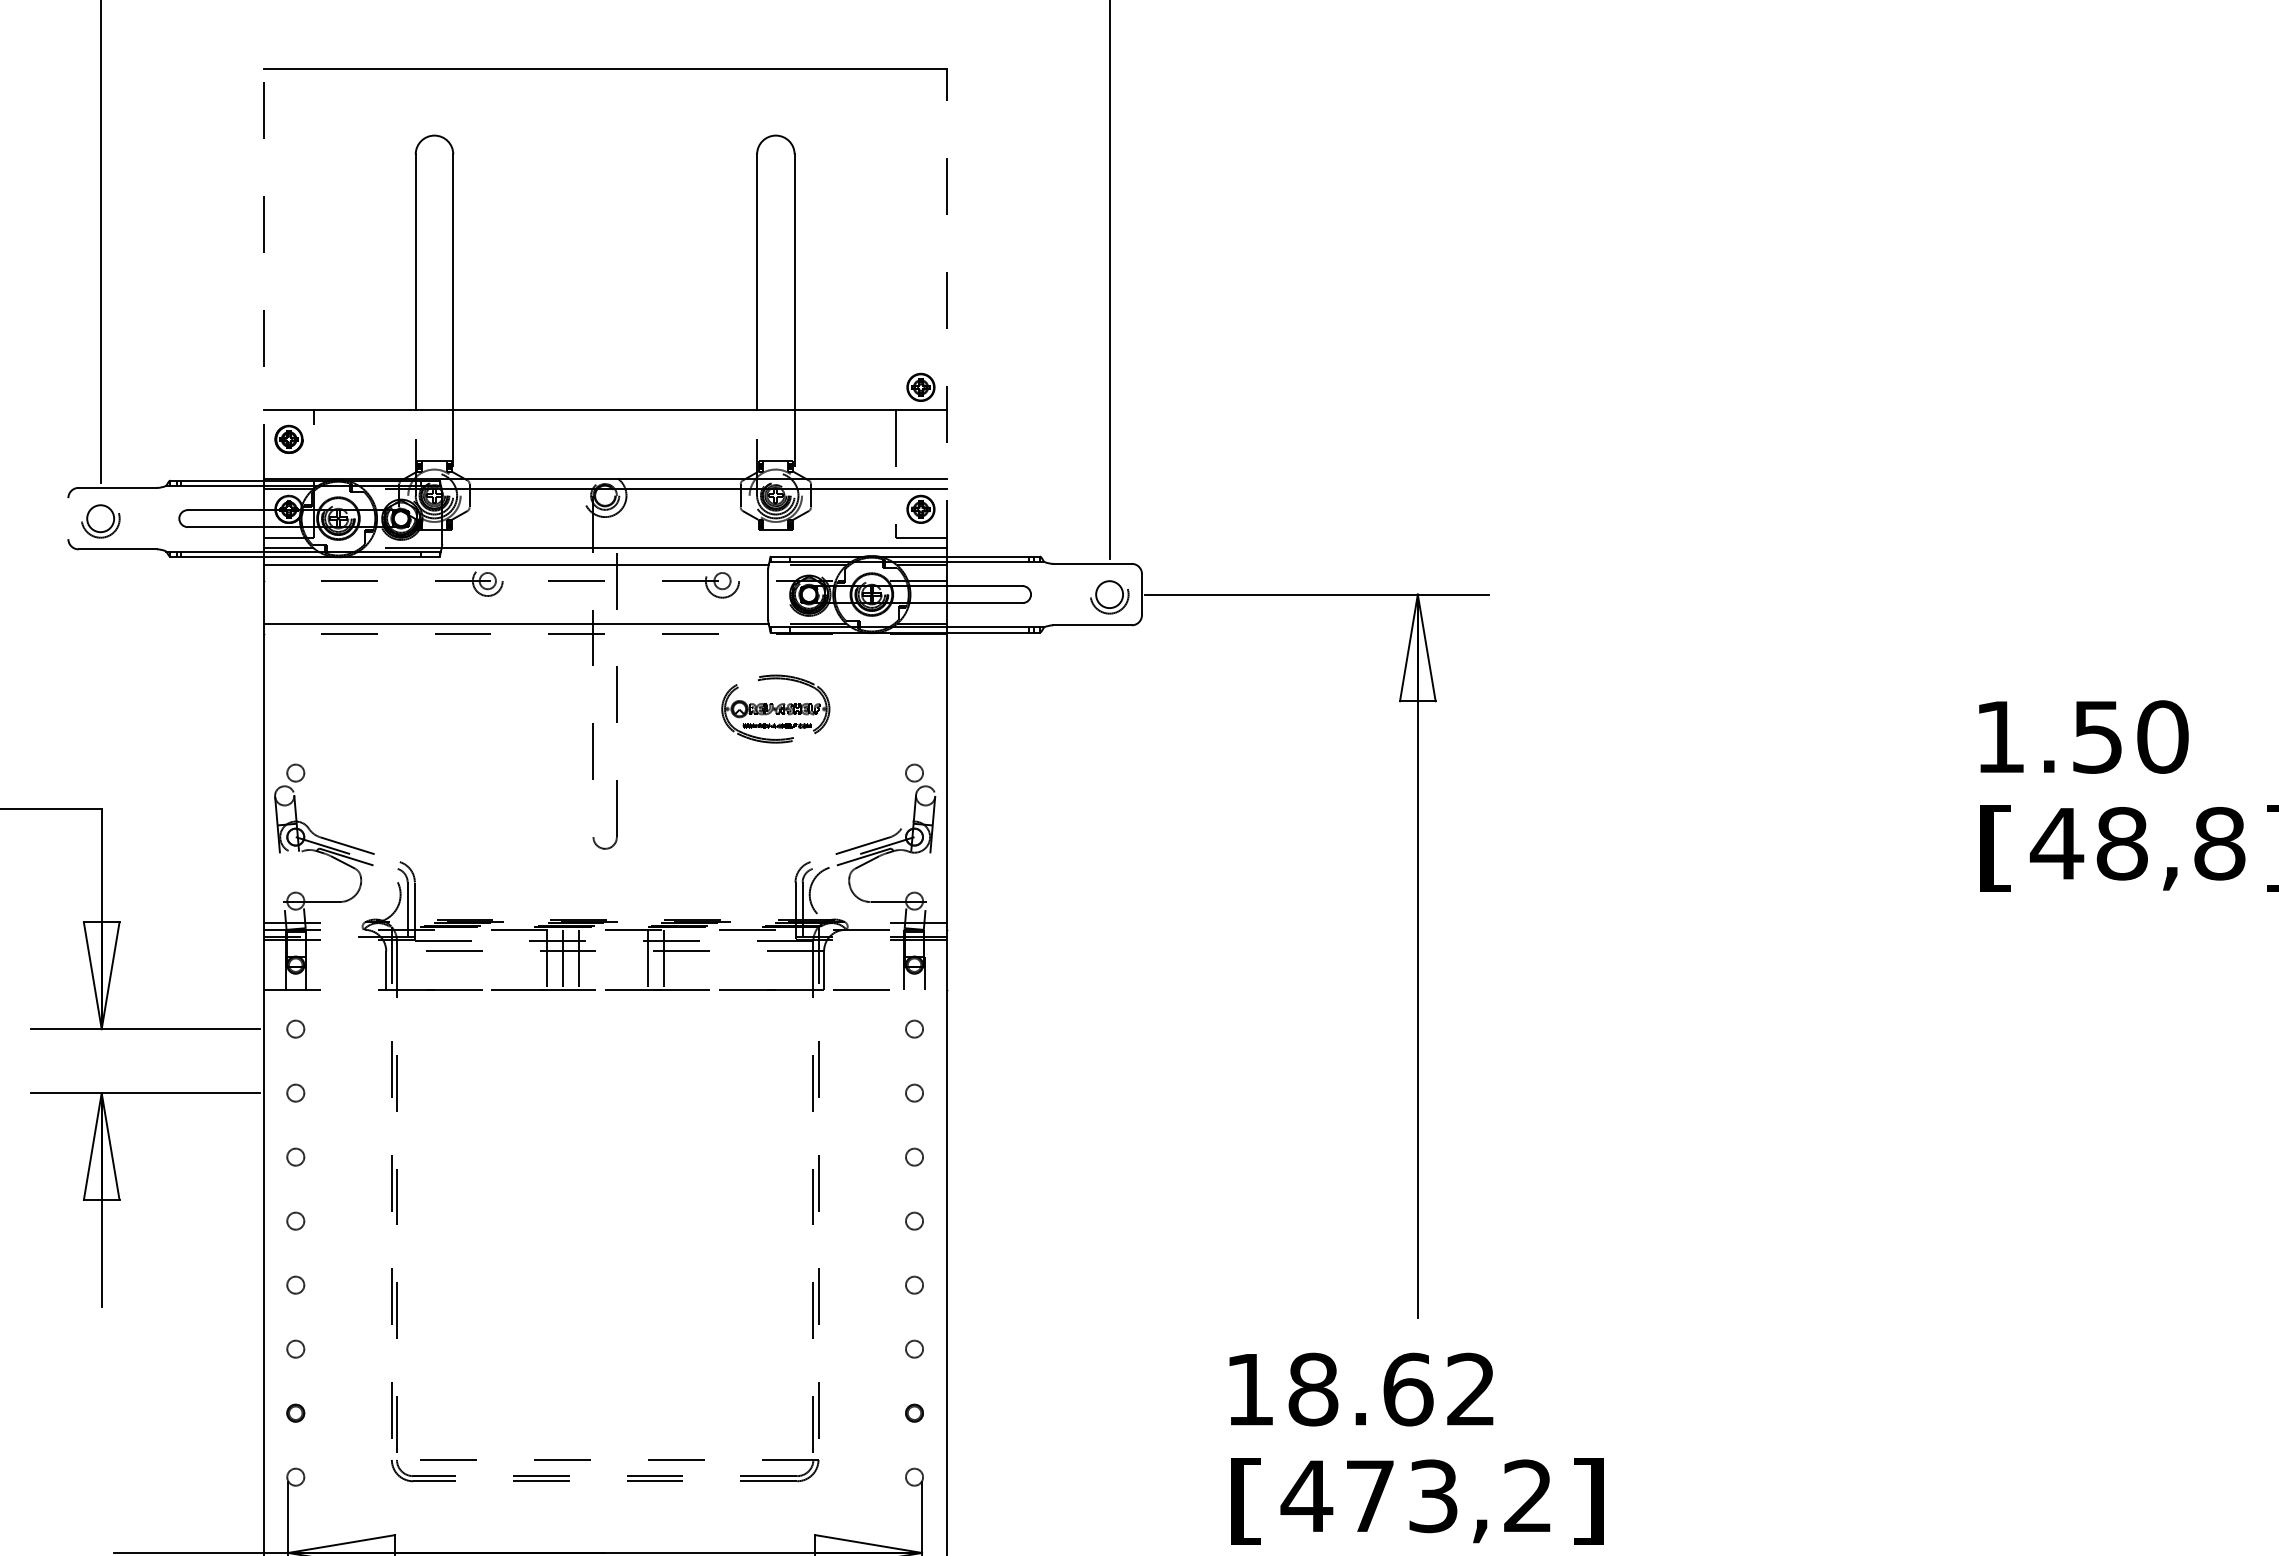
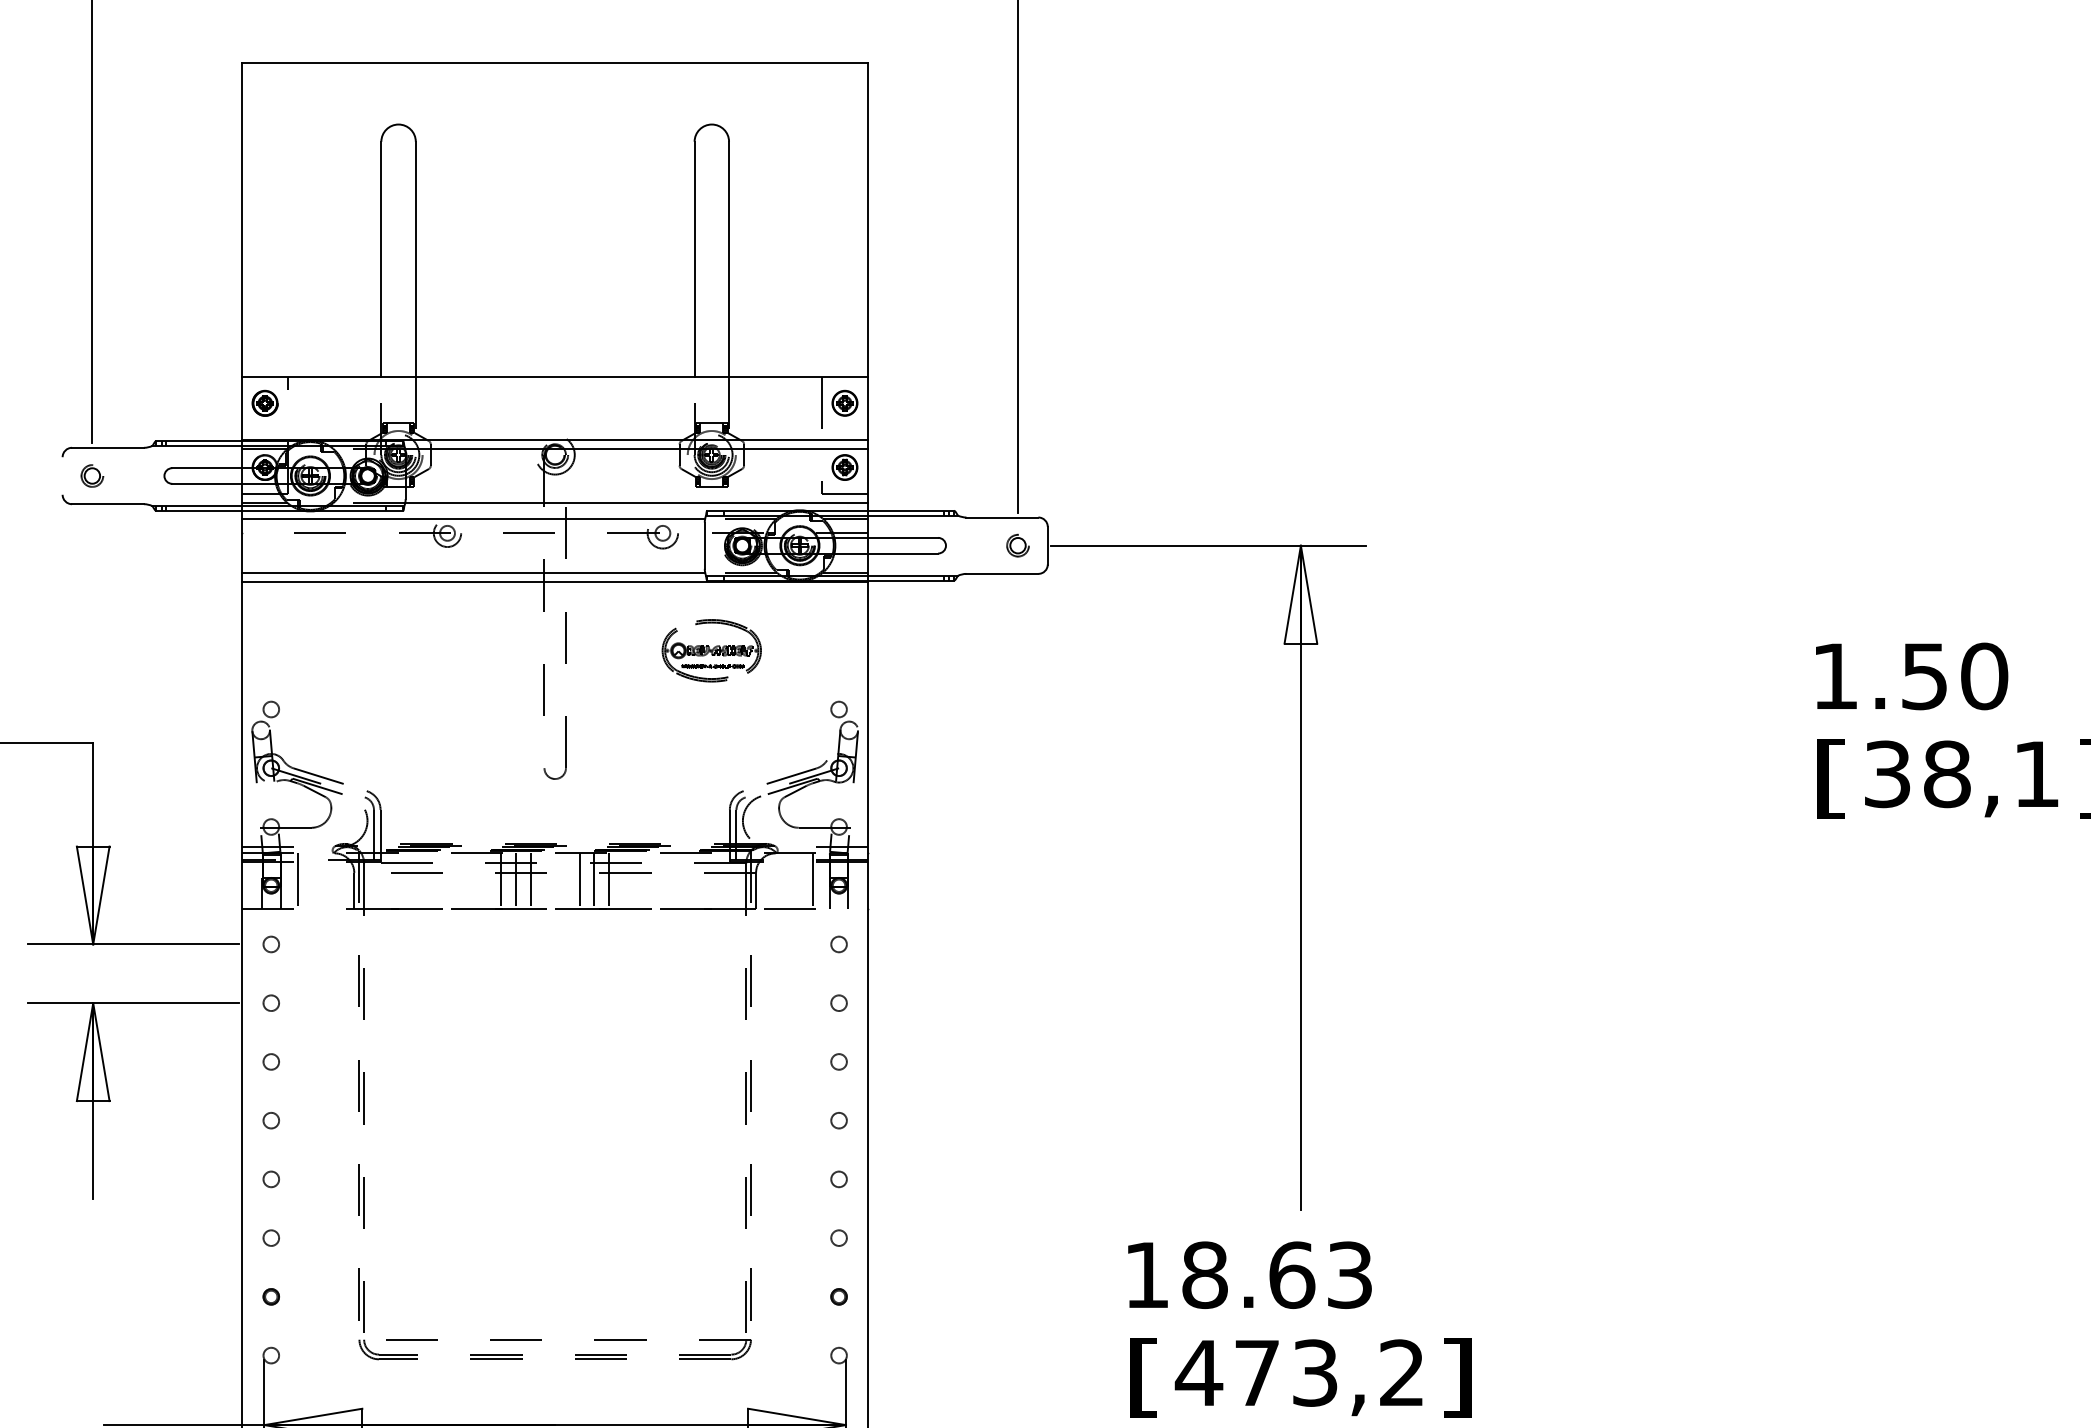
line: (263, 274) -> (241, 251), dashed -> solid
line: (946, 312) -> (868, 286), dashed -> solid
part: (920, 386) -> (844, 402), moved
part: (100, 518) -> (92, 475), size x0.62
part: (1109, 594) -> (1017, 545), size x0.62
line: (604, 634) -> (554, 582), dashed -> solid
text: (2137, 843) -> (1961, 774), 48,8 -> 38,1
line: (324, 959) -> (297, 880), added
line: (631, 959) -> (579, 880), added
line: (885, 959) -> (812, 880), added
text: (1471, 1389) -> (1350, 1275), 18.62 -> 18.63

